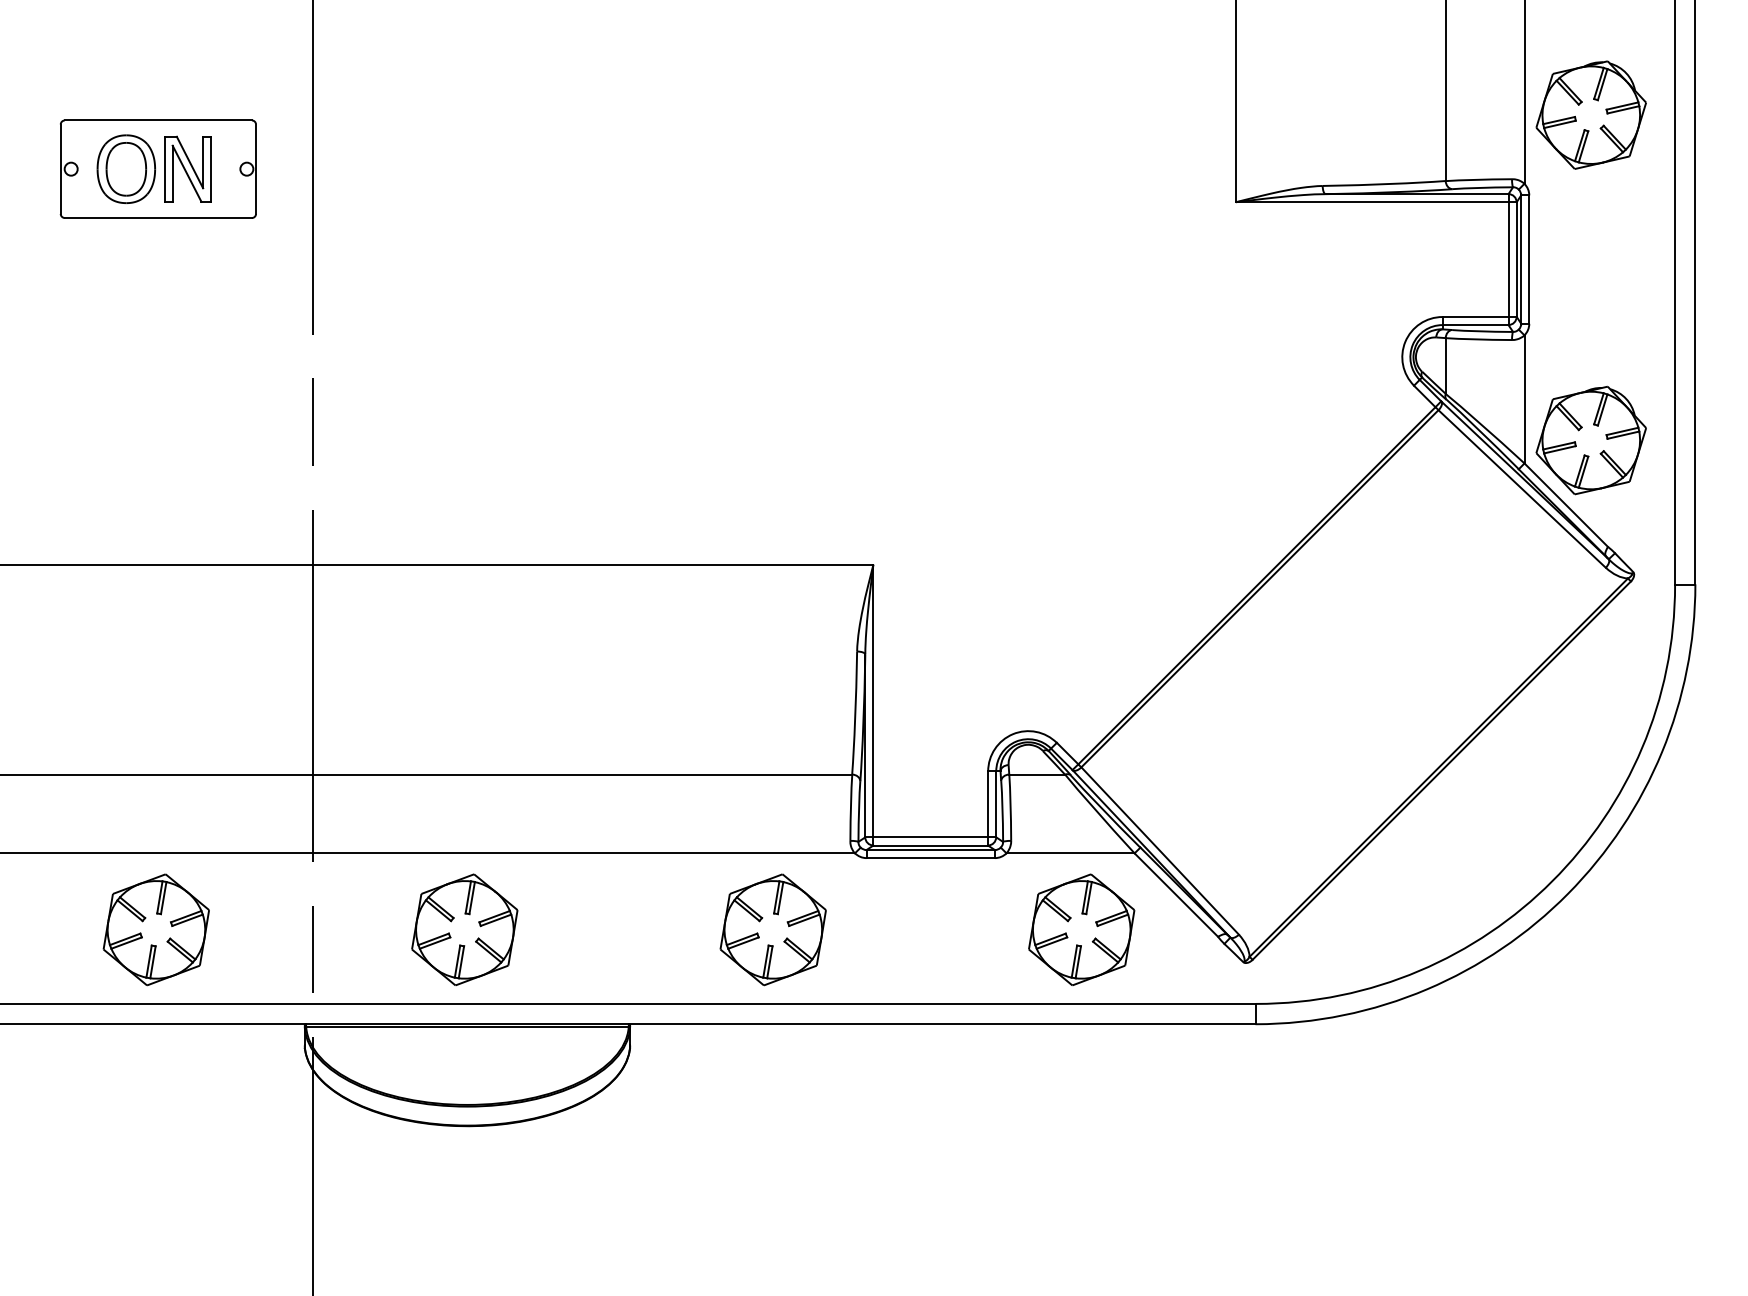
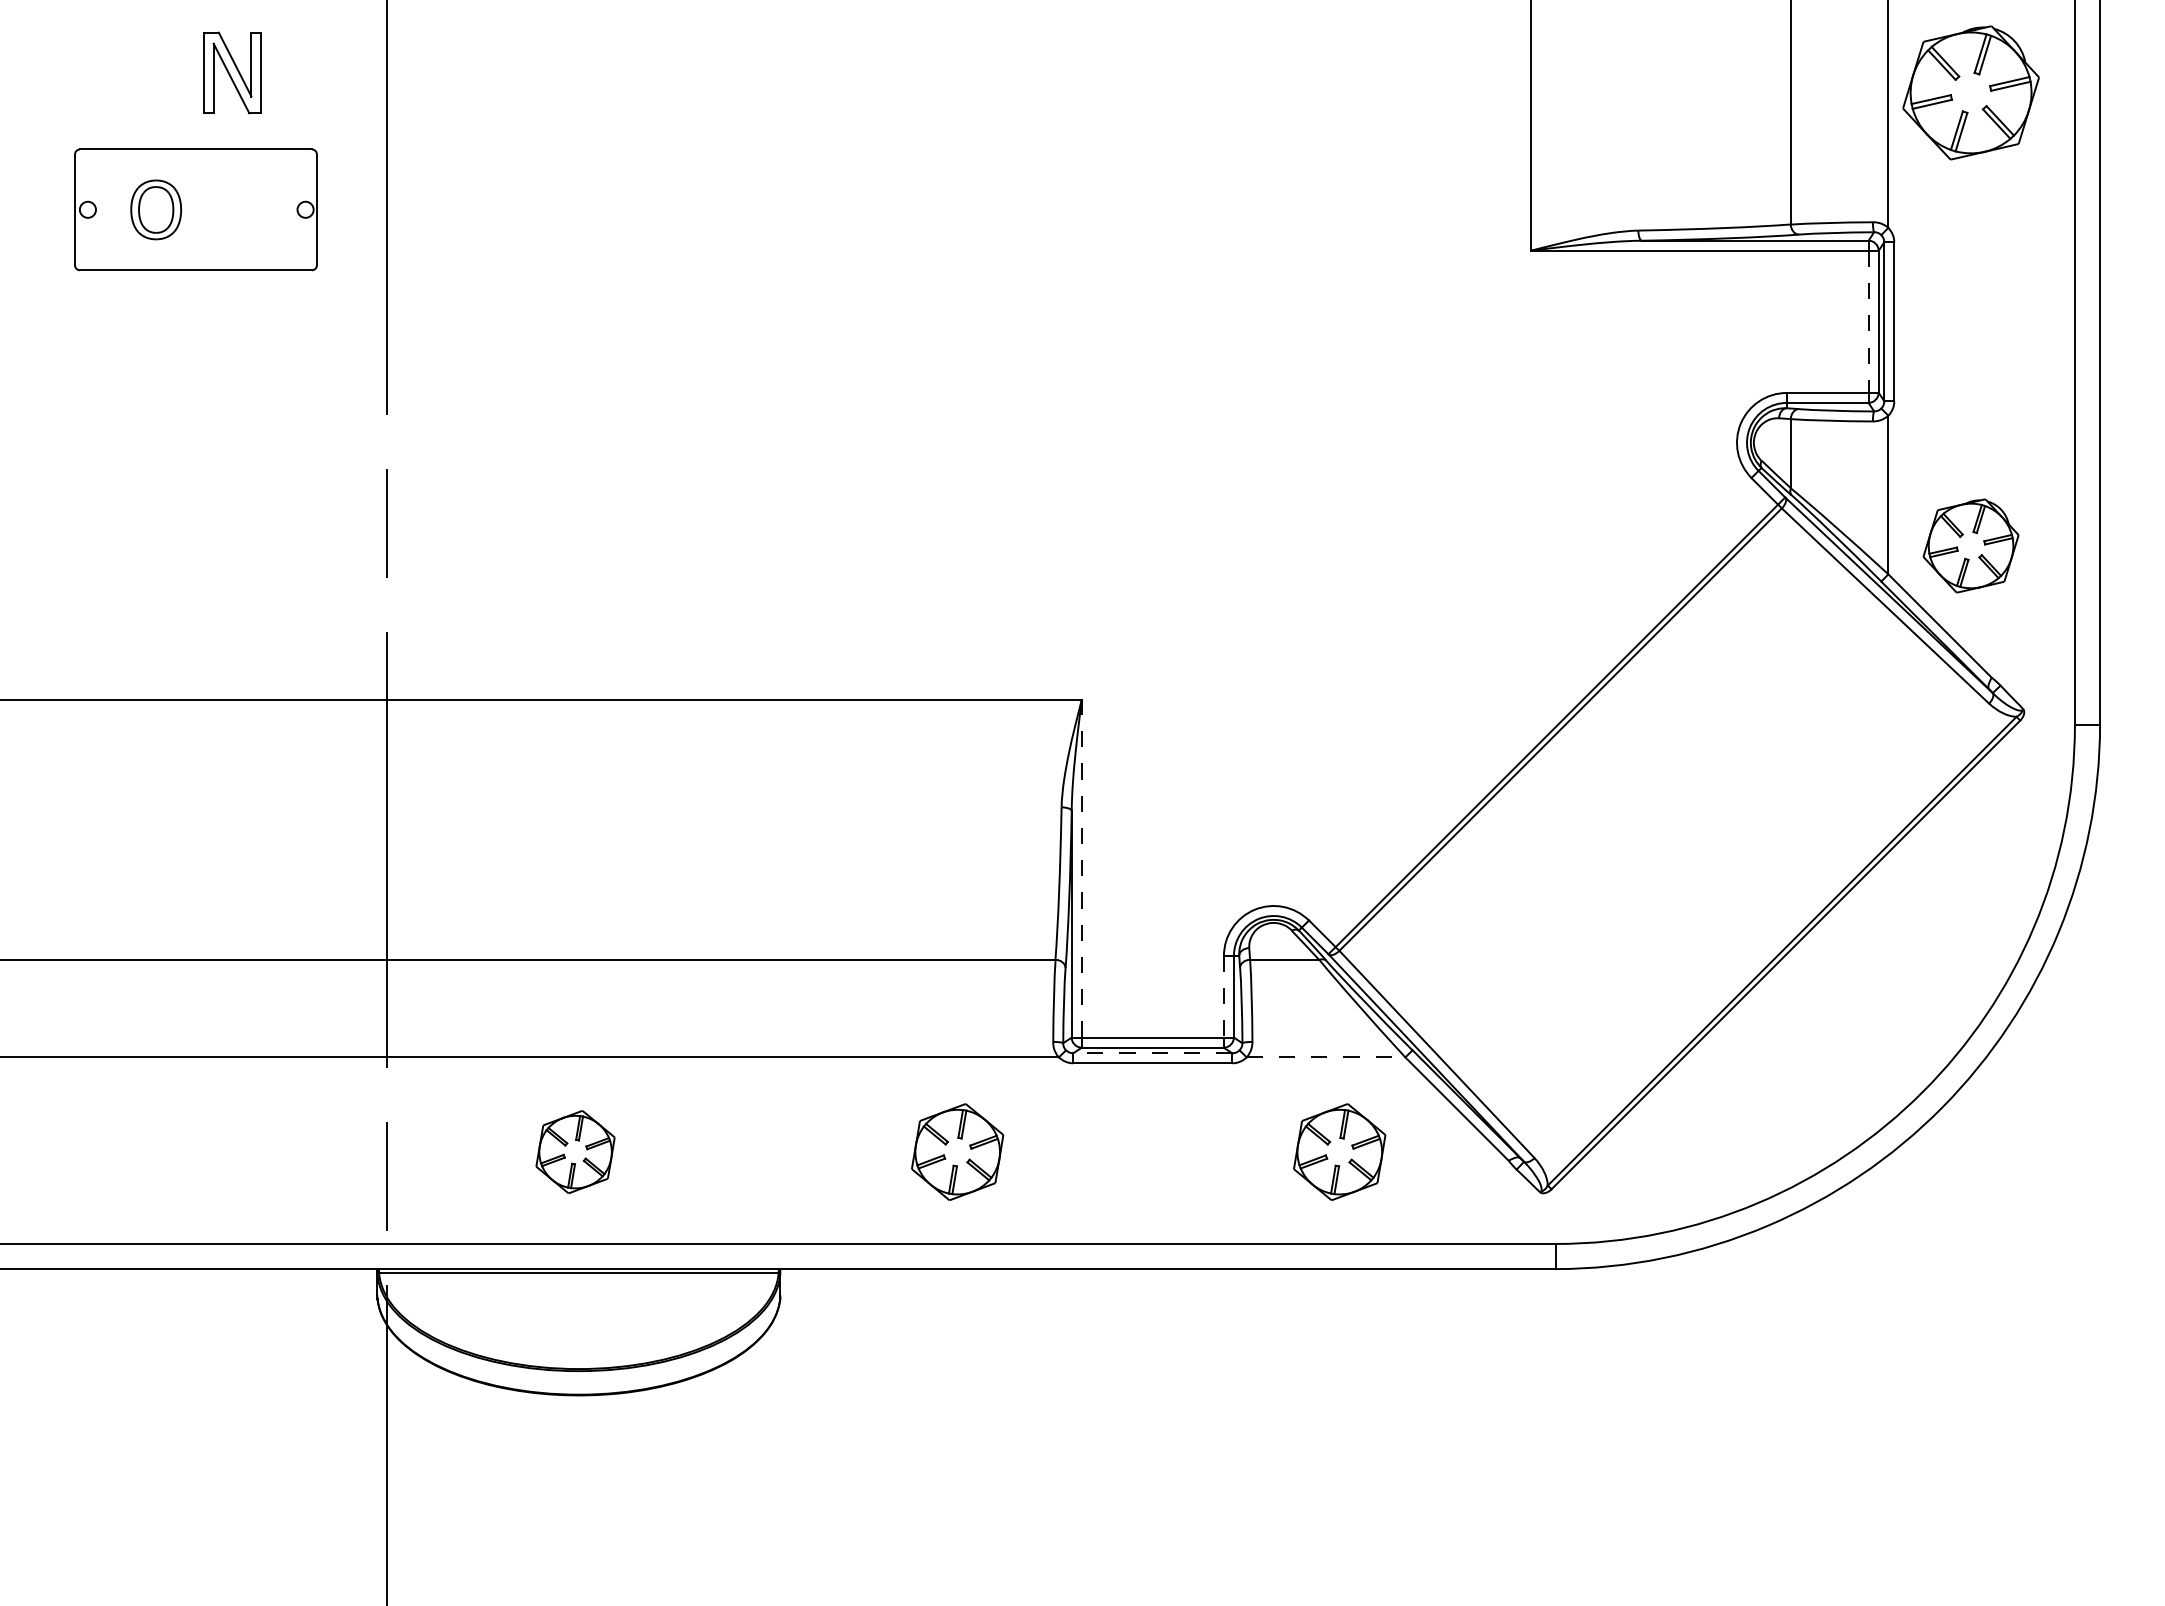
part: (1590, 114) -> (1970, 92), moved
part: (125, 168) -> (155, 209), size x0.7
part: (187, 168) -> (232, 72), moved
line: (1508, 260) -> (1868, 322), solid -> dashed
part: (1590, 440) -> (1970, 545), size x0.7
line: (873, 700) -> (1081, 868), solid -> dashed
line: (987, 804) -> (1223, 996), solid -> dashed
line: (930, 850) -> (1152, 1053), solid -> dashed
line: (1070, 853) -> (1326, 1057), solid -> dashed
part: (156, 929) -> (193, 1151), removed
part: (464, 929) -> (575, 1151), size x0.6
part: (773, 929) -> (957, 1151), size x0.7
part: (1081, 929) -> (1339, 1151), size x0.7

